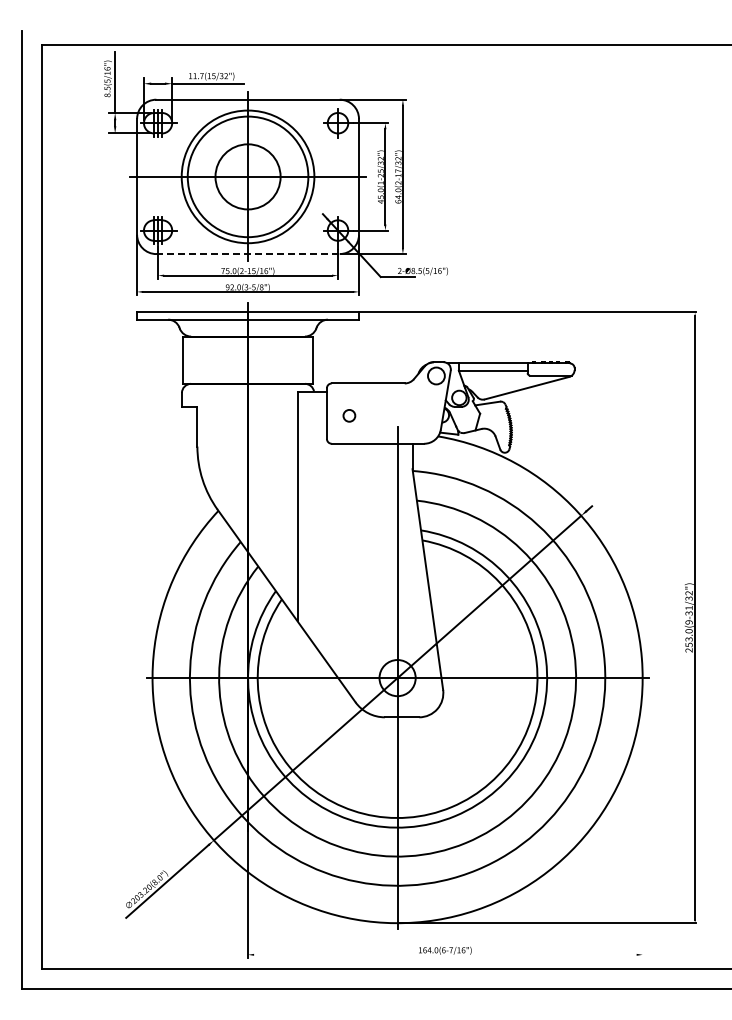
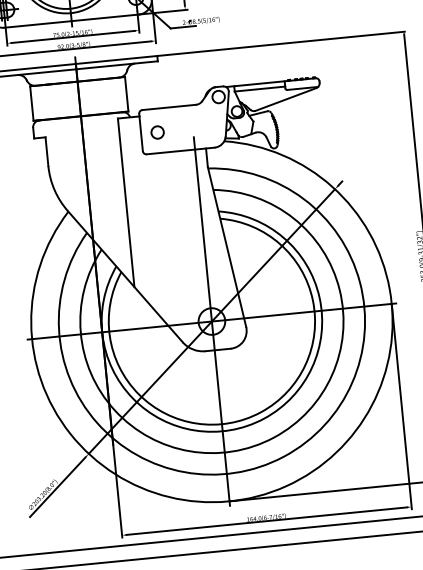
line: (248, 254) -> (72, 21), dashed -> solid
circle: (349, 415) -> (157, 132), size x1.43
line: (642, 818) -> (401, 406), added
line: (445, 954) -> (266, 520), added

